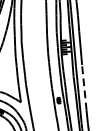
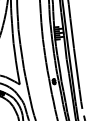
line: (84, 88) -> (76, 69), dashed -> solid

